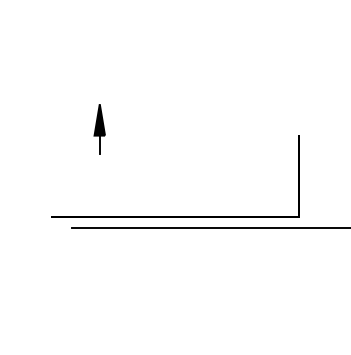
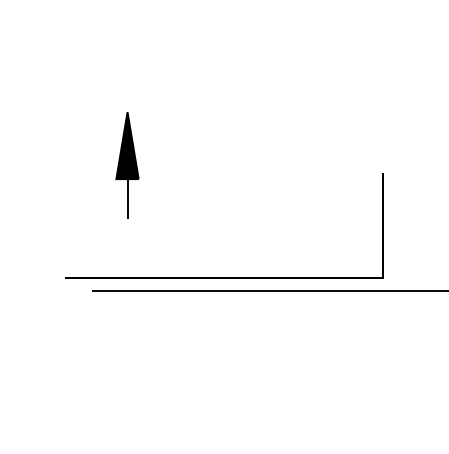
part: (99, 128) -> (127, 164), size x1.67

